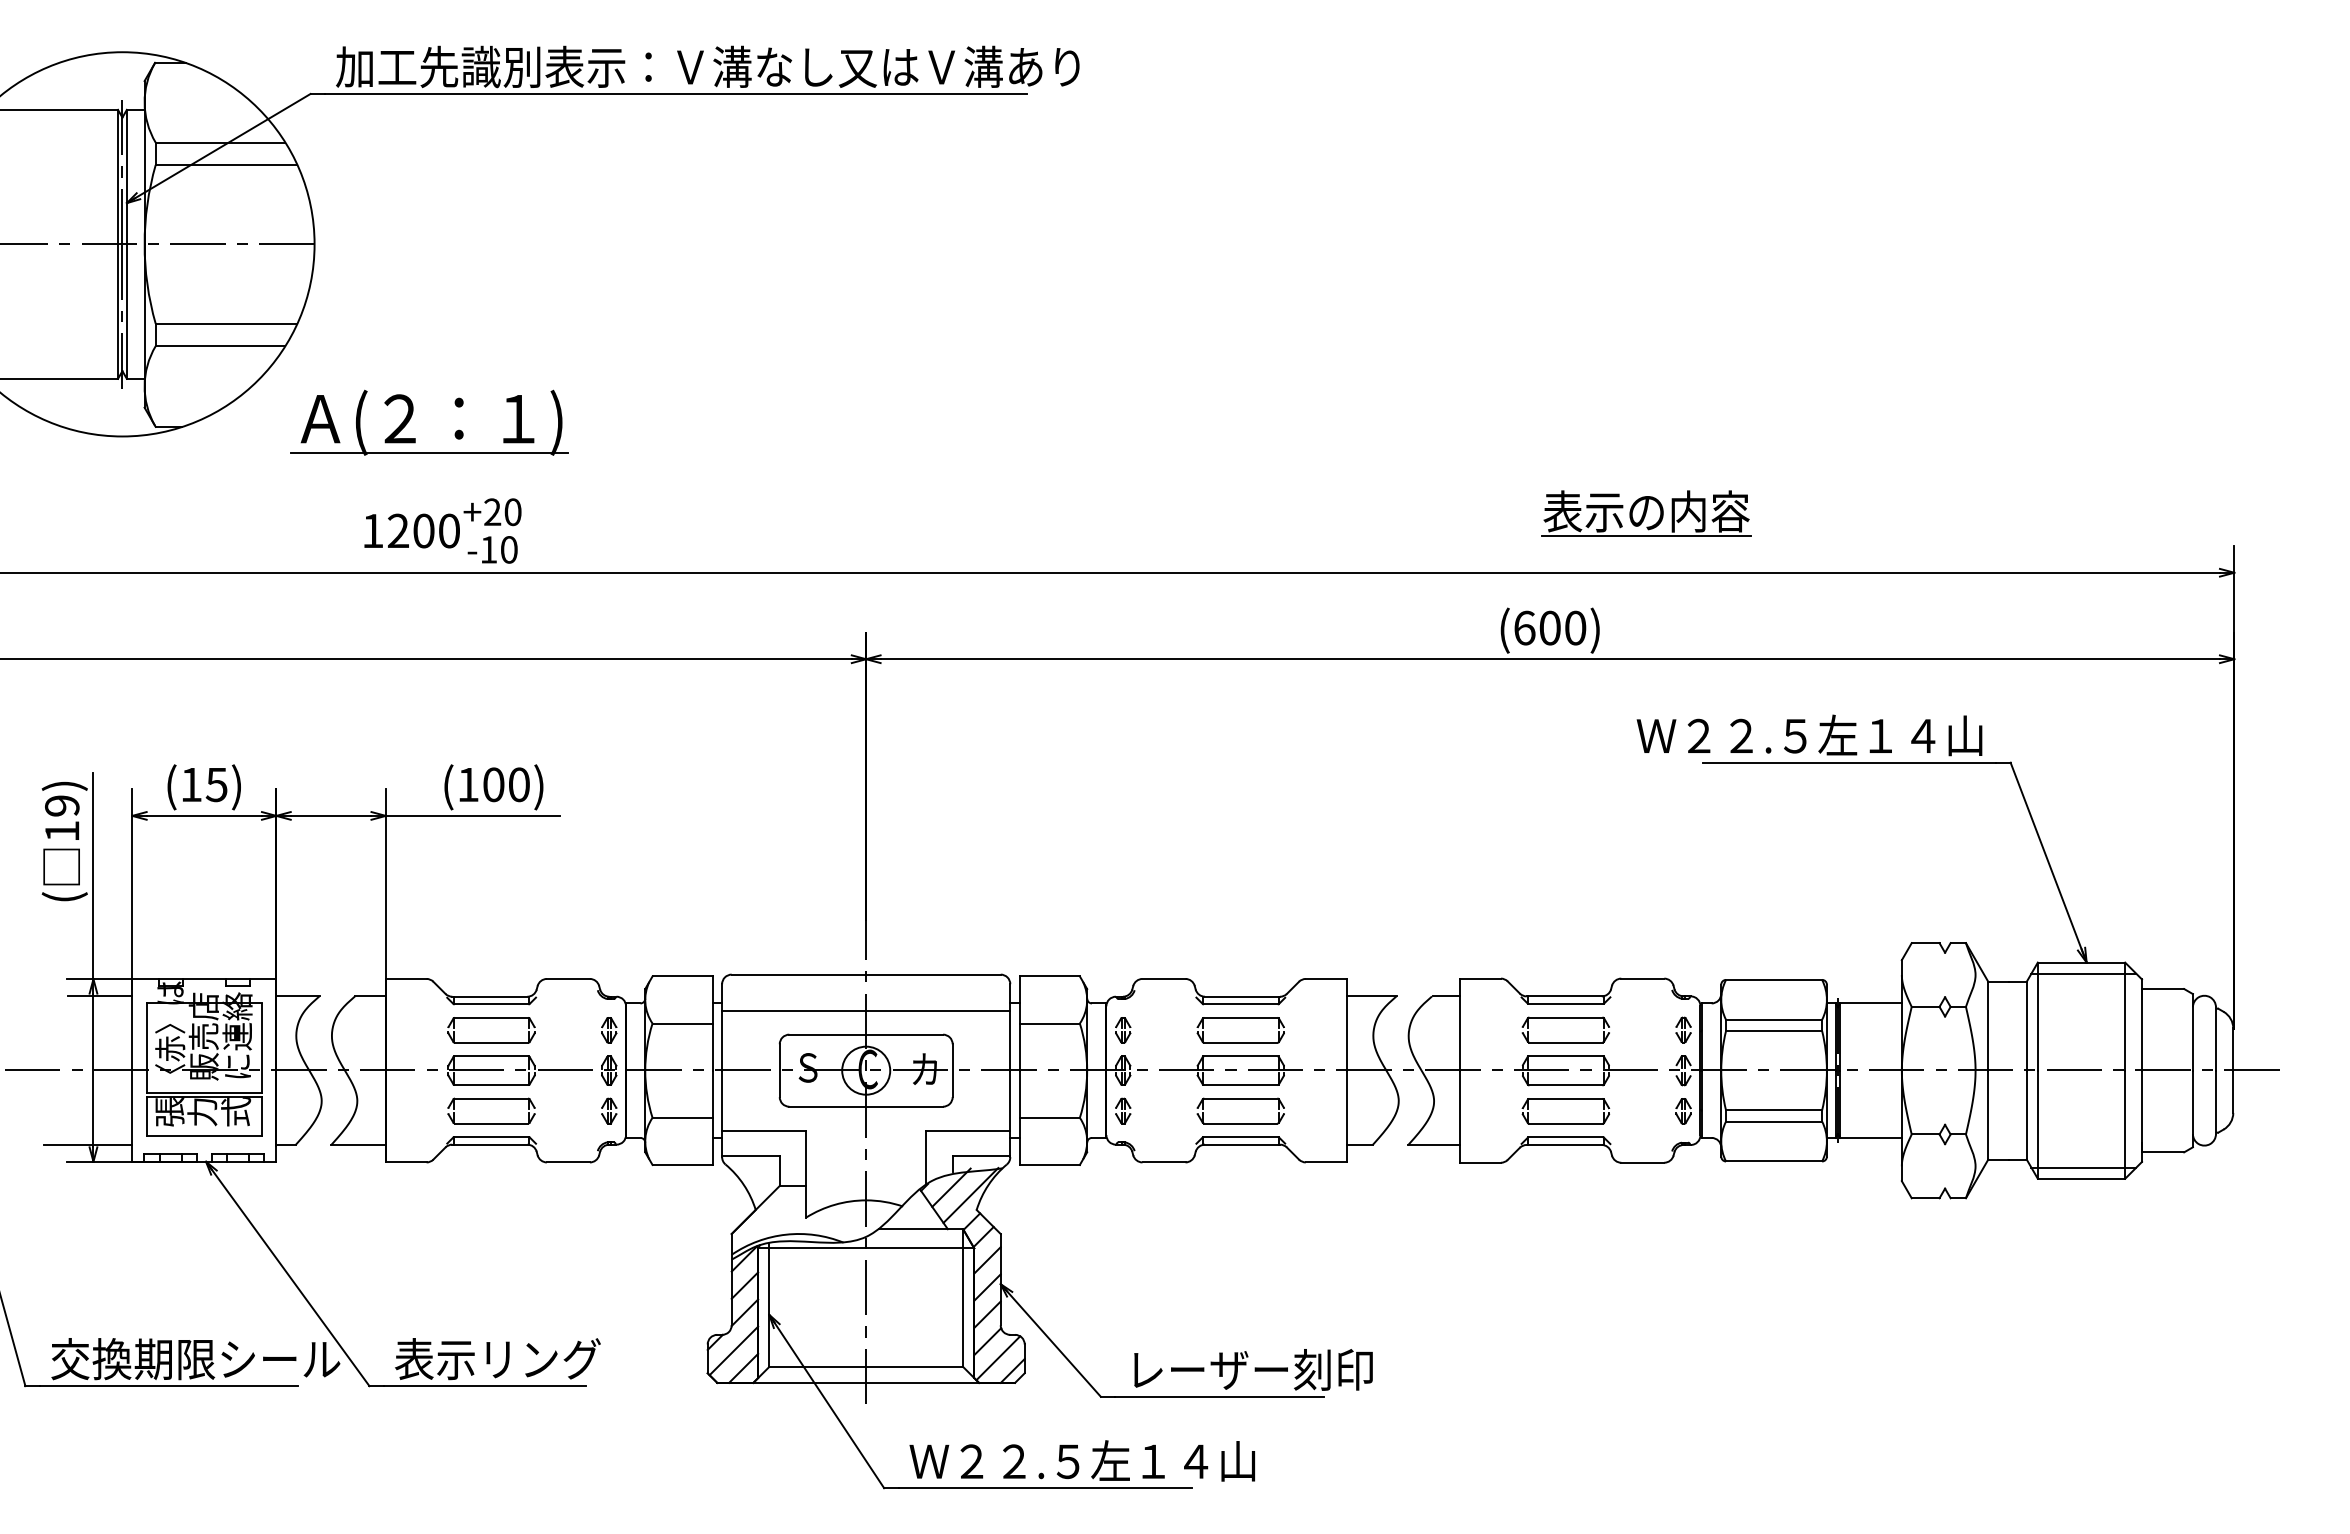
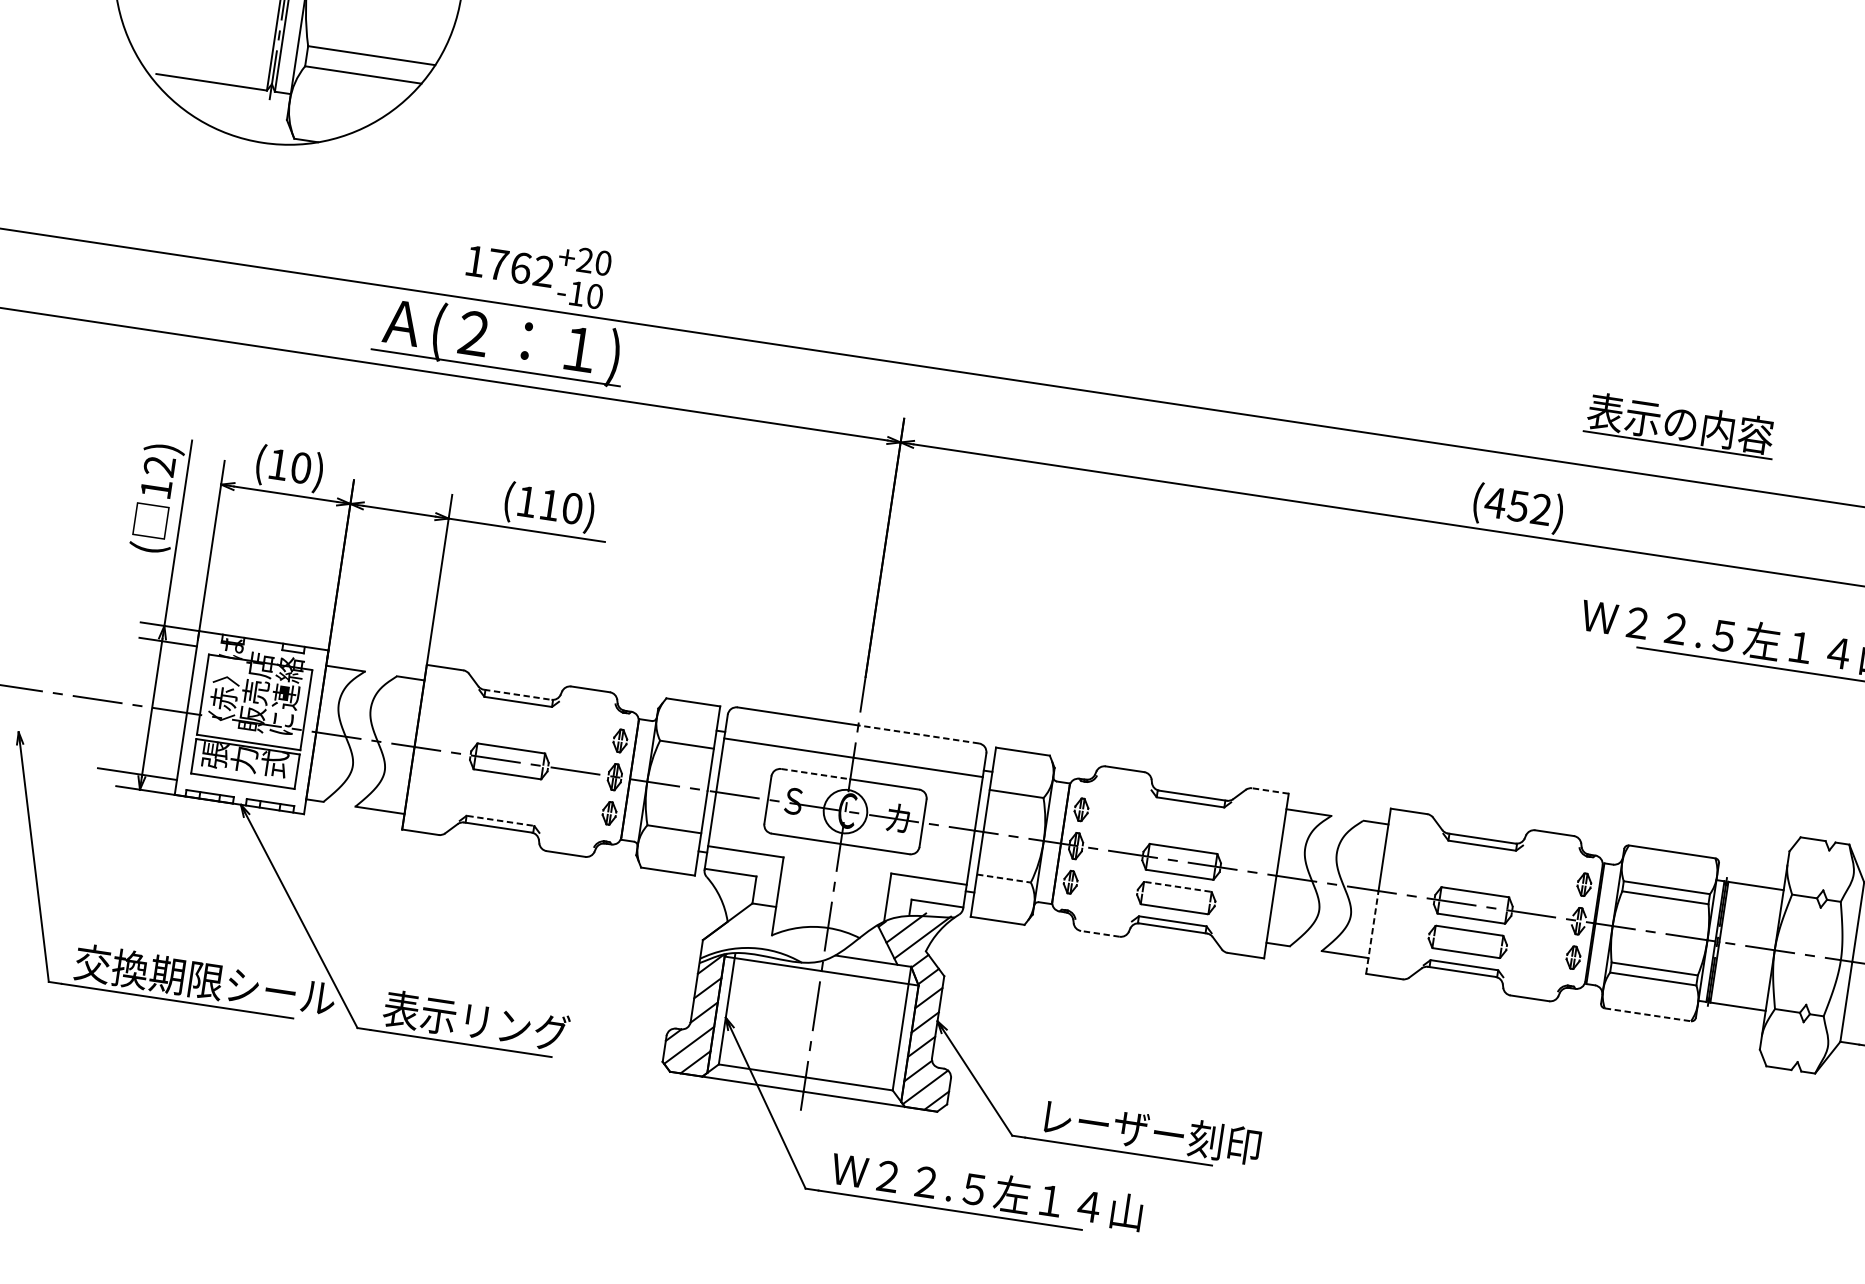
part: (412, 415) -> (485, 332), moved
part: (1646, 513) -> (1680, 425), moved
text: (423, 530) -> (520, 267), 1200 -> 1762
text: (1549, 627) -> (1517, 505), (600) -> (452)
text: (216, 784) -> (300, 467), (15) -> (10)
text: (493, 784) -> (549, 504), (100) -> (110)
text: (62, 805) -> (159, 465), 19) -> 12)
line: (932, 974) -> (917, 734), solid -> dashed
line: (1325, 978) -> (1269, 790), solid -> dashed
line: (489, 996) -> (517, 694), solid -> dashed
part: (491, 1018) -> (516, 714), removed
part: (1240, 1018) -> (1188, 814), removed
part: (1565, 1018) -> (1479, 858), removed
line: (828, 1034) -> (816, 774), solid -> dashed
line: (1240, 1098) -> (1177, 886), solid -> dashed
part: (491, 1099) -> (505, 787), removed
line: (1460, 1116) -> (1372, 932), solid -> dashed
line: (1049, 1117) -> (1003, 878), solid -> dashed
line: (491, 1136) -> (500, 820), solid -> dashed
line: (1774, 1161) -> (1648, 1014), solid -> dashed
line: (1163, 1162) -> (1099, 933), solid -> dashed

